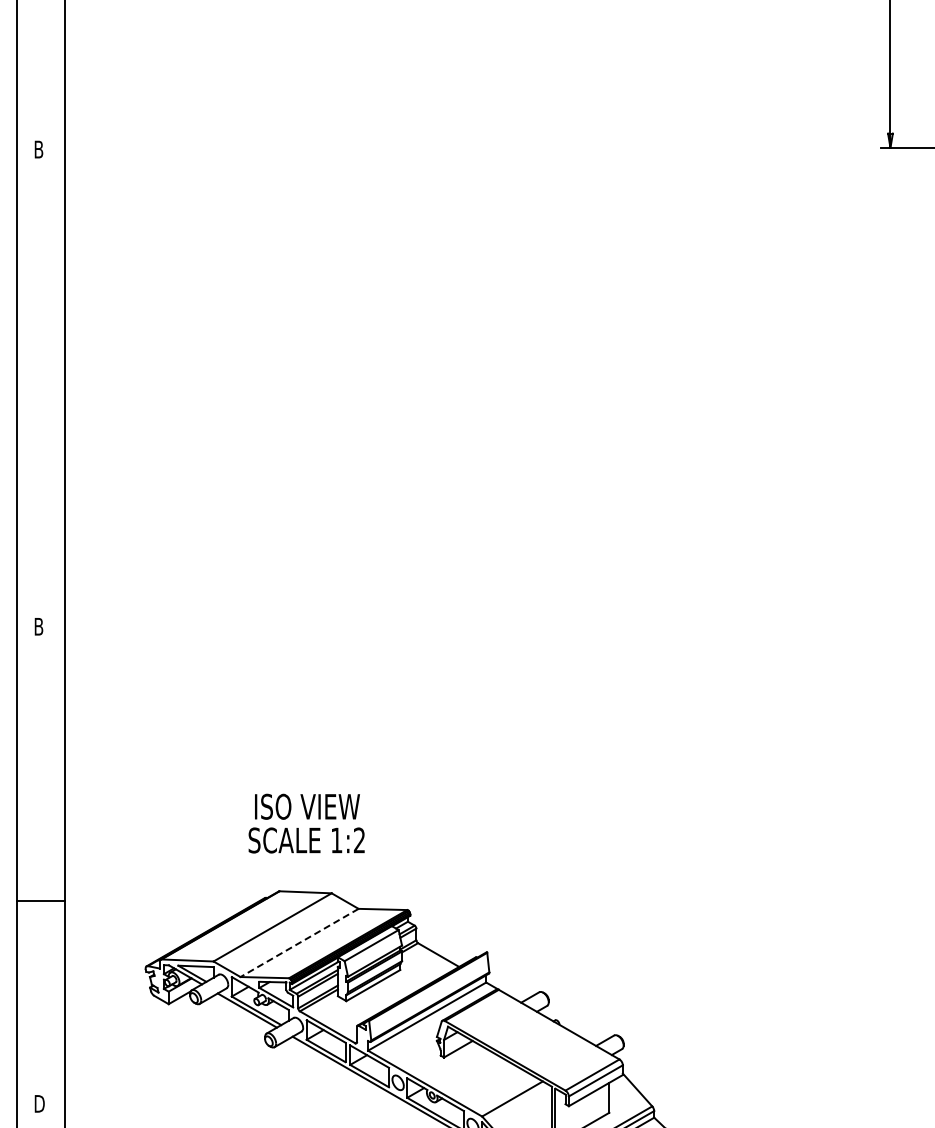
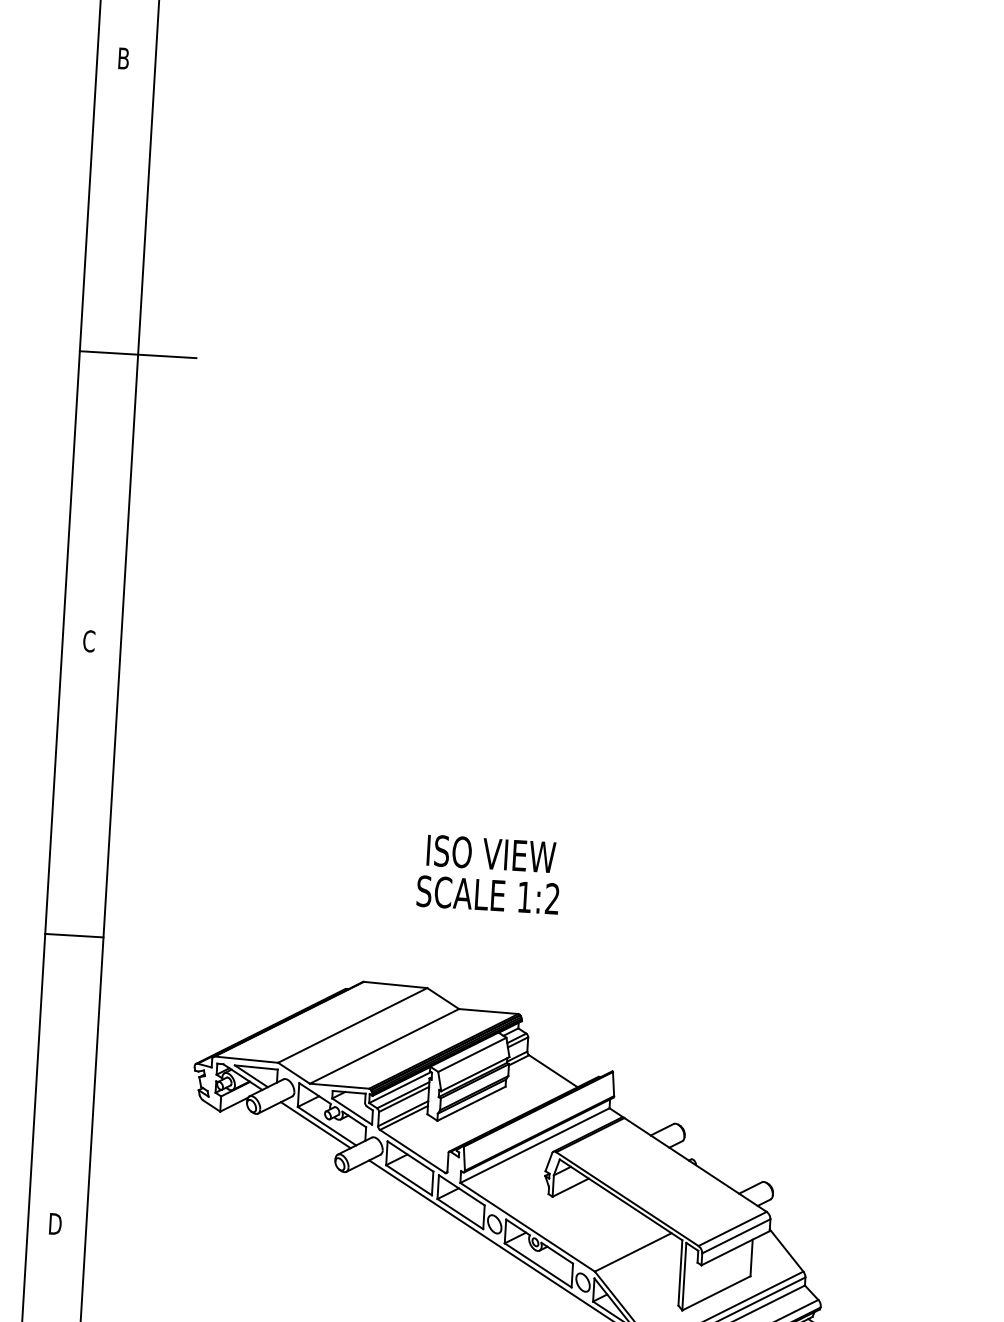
line: (64, 390) -> (137, 354), added
text: (38, 626) -> (88, 640), B -> C
text: (306, 823) -> (488, 874), moved
line: (41, 900) -> (74, 935), moved
line: (299, 943) -> (384, 1047), dashed -> solid

